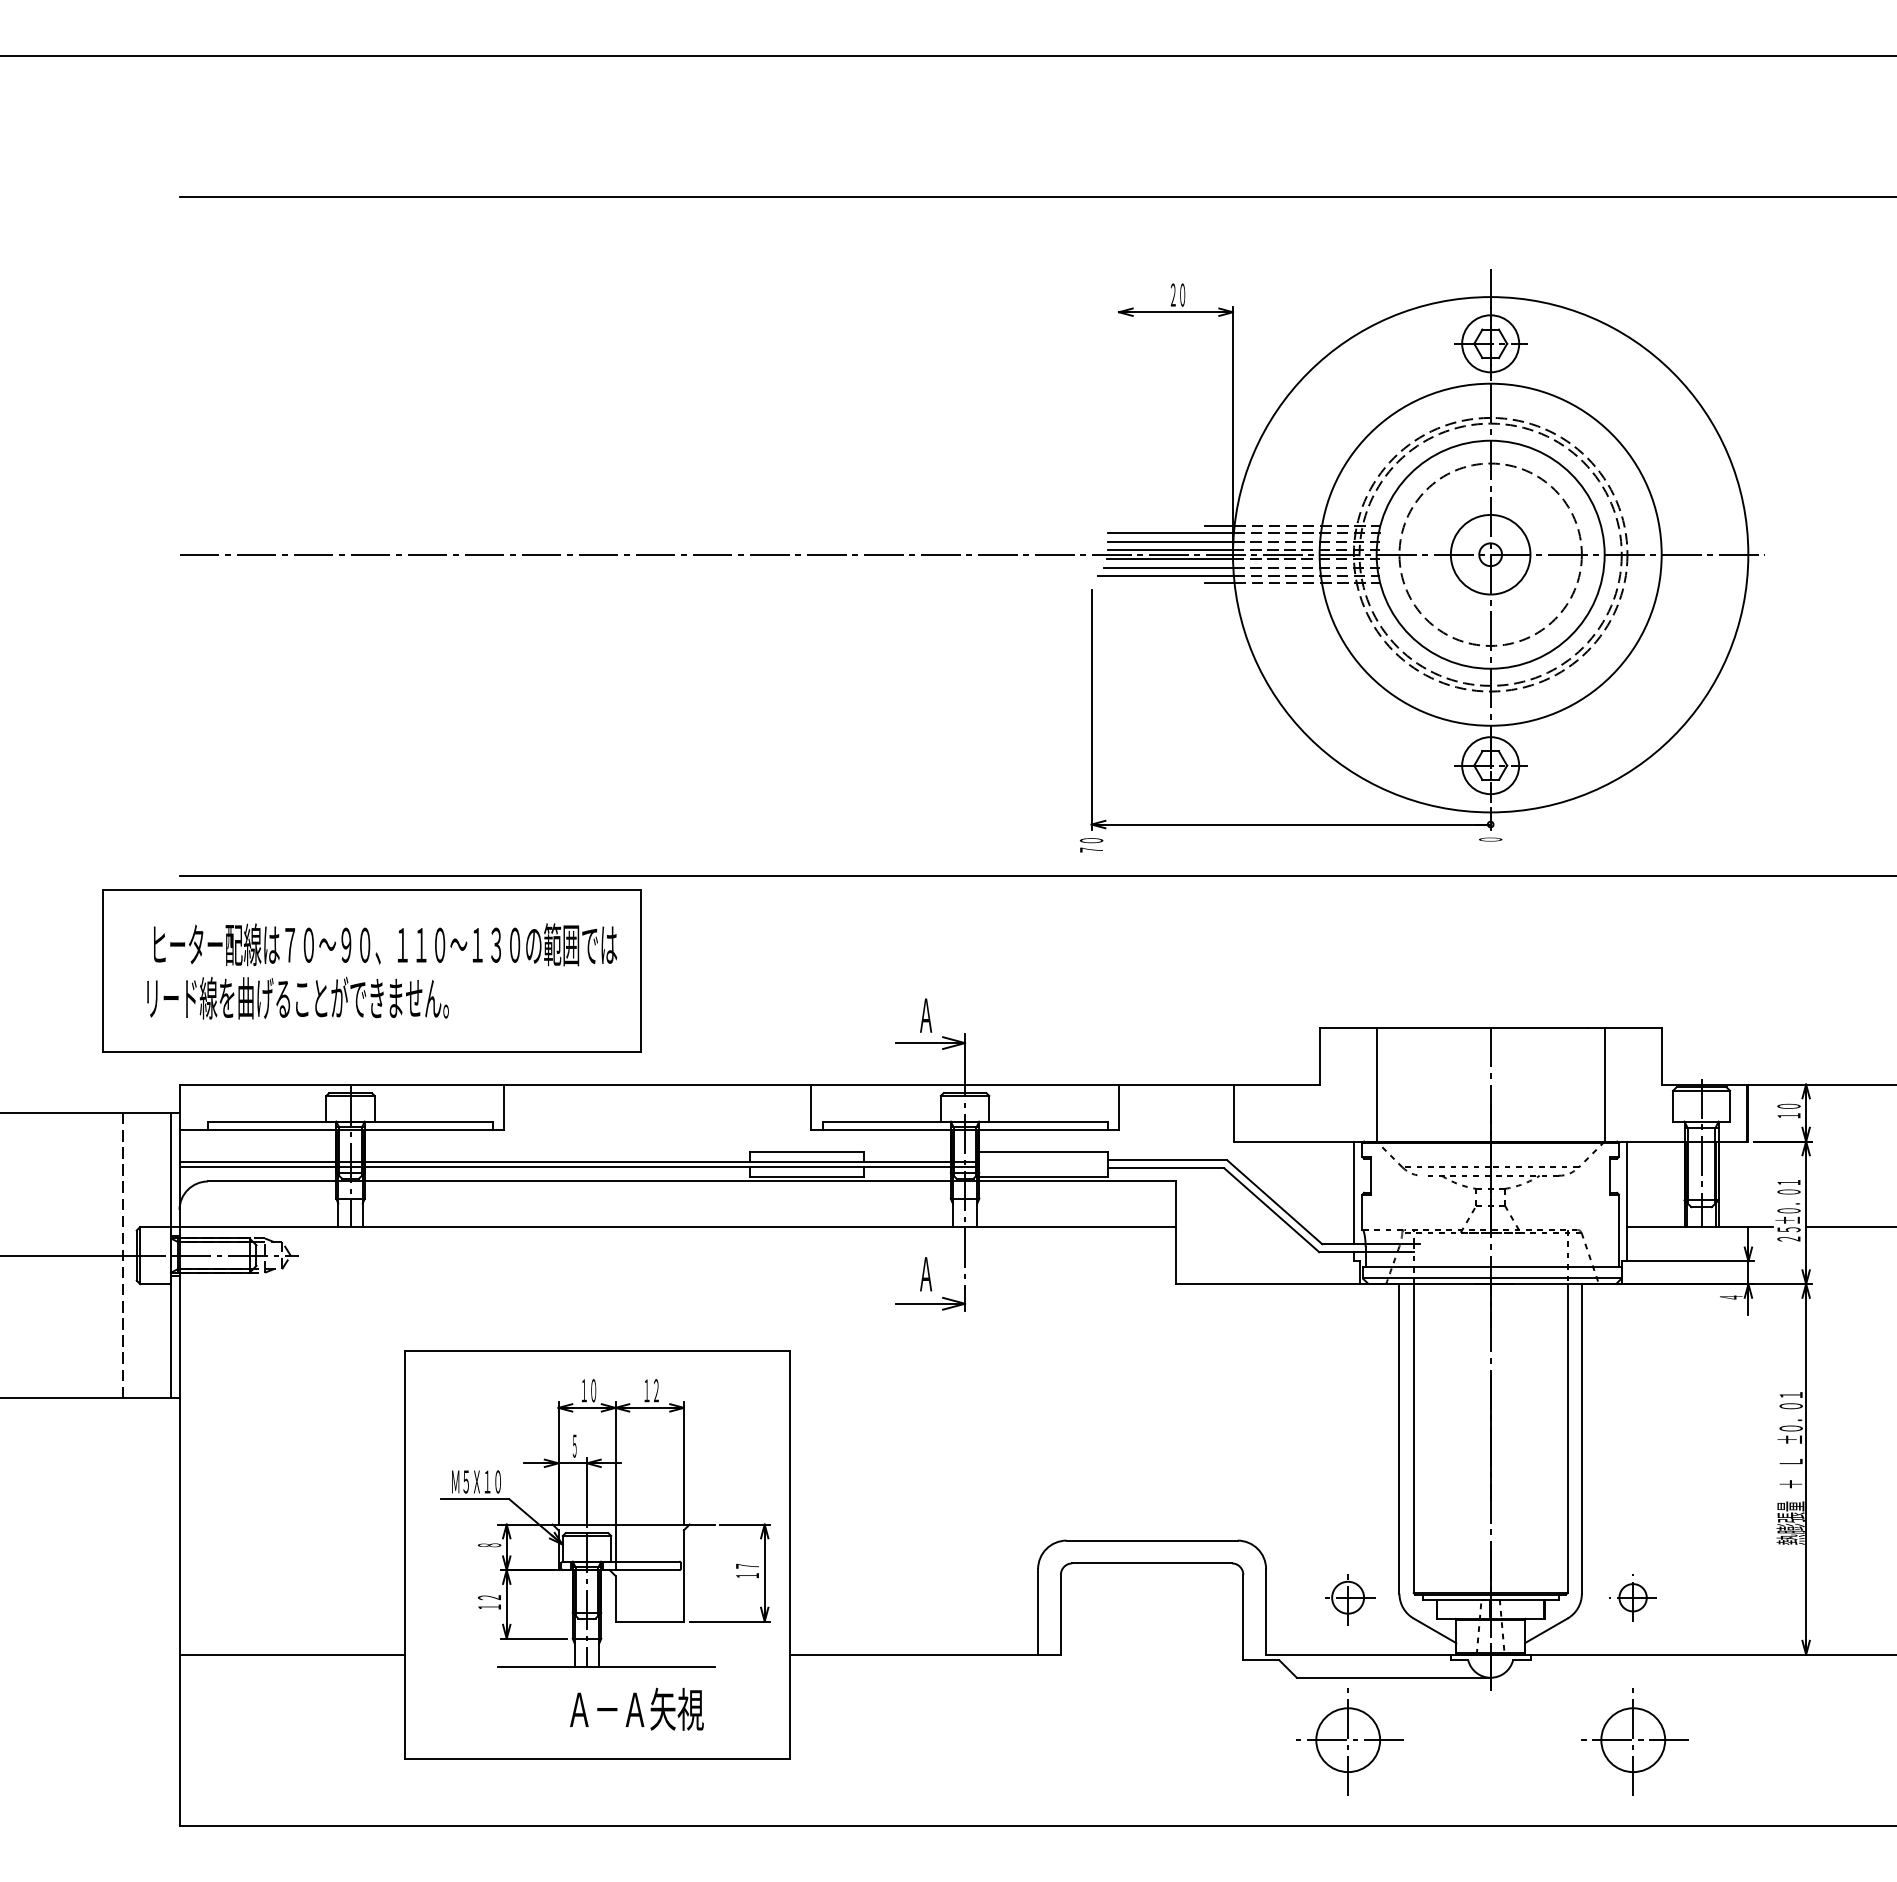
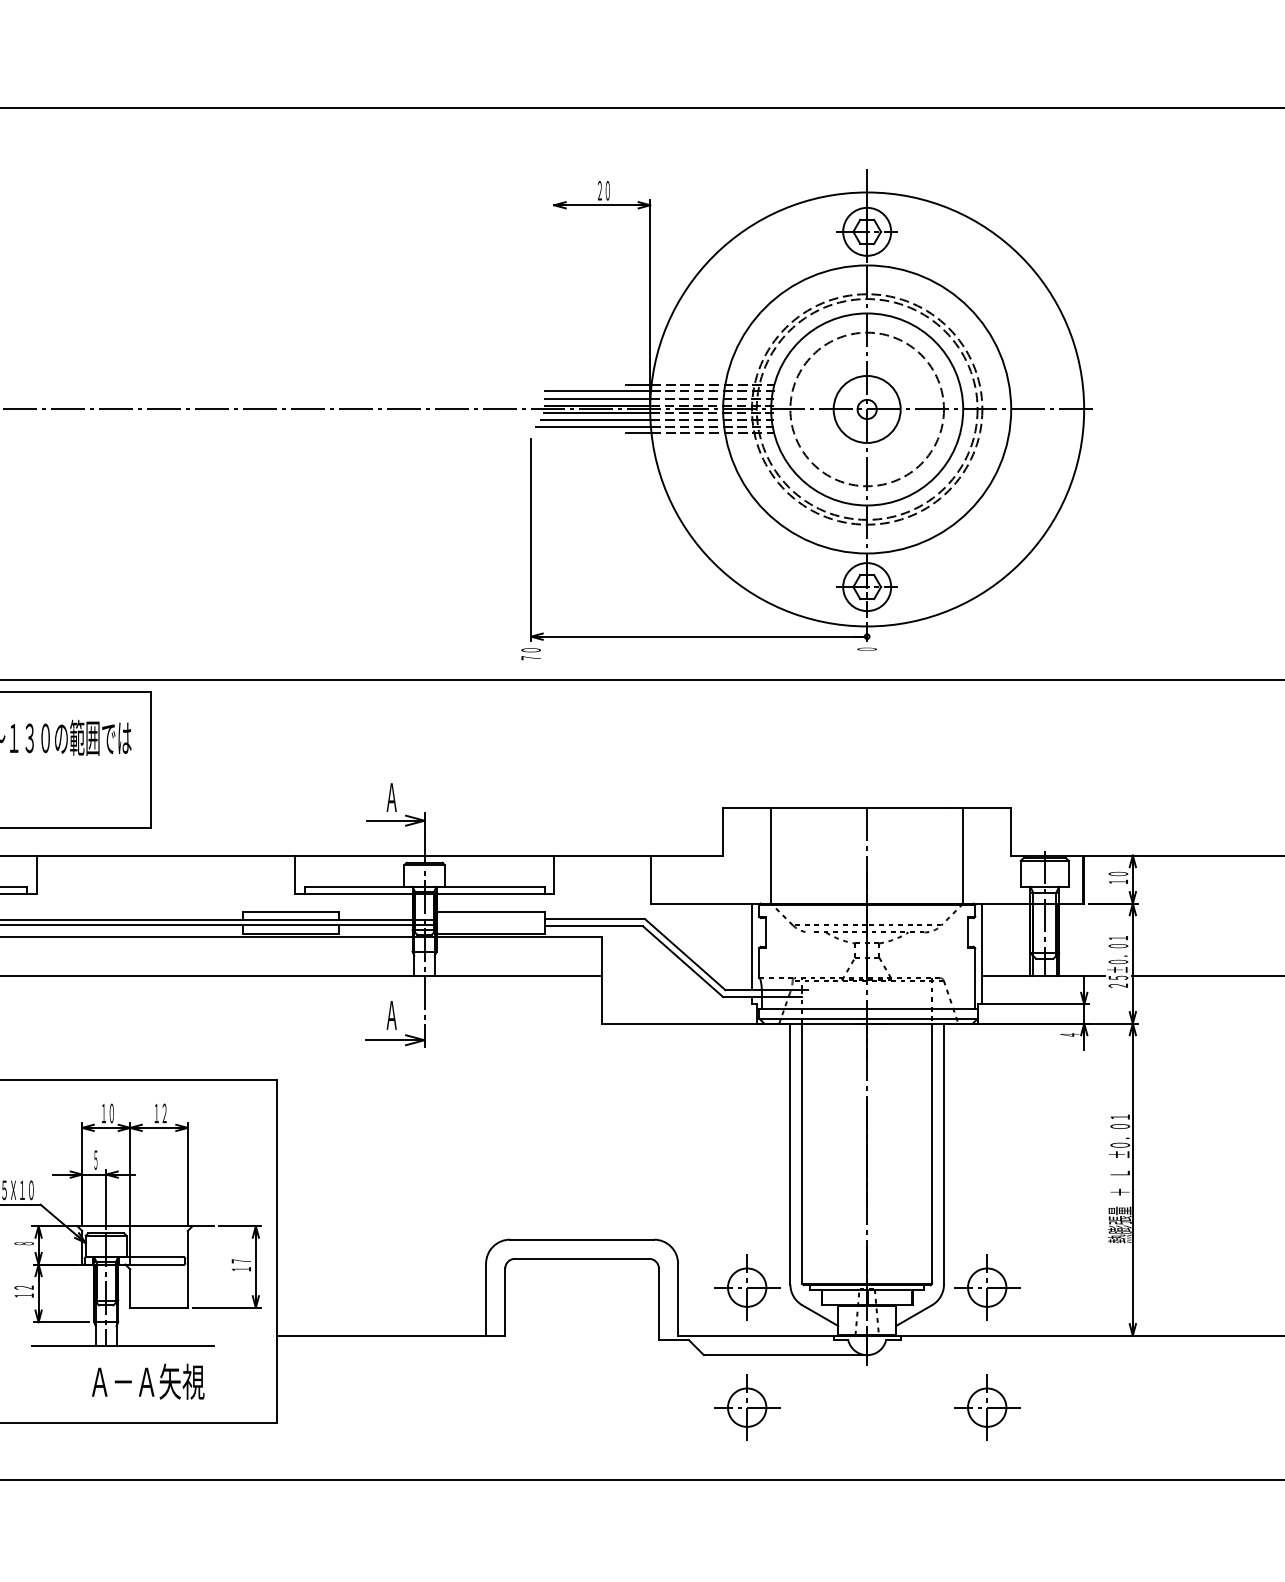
part: (1347, 1597) -> (746, 1287), size x1.43
part: (1632, 1597) -> (986, 1287), size x1.67
part: (1347, 1739) -> (746, 1407), size x0.71
part: (1632, 1739) -> (986, 1407), size x0.71

